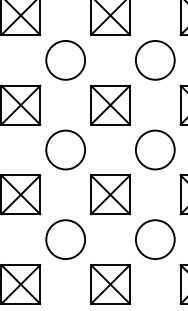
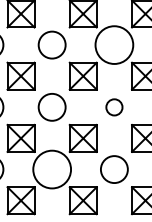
circle: (154, 59) -> (113, 44), size x1.4
circle: (155, 150) -> (114, 107), size x0.6
circle: (64, 239) -> (51, 169), size x1.4

